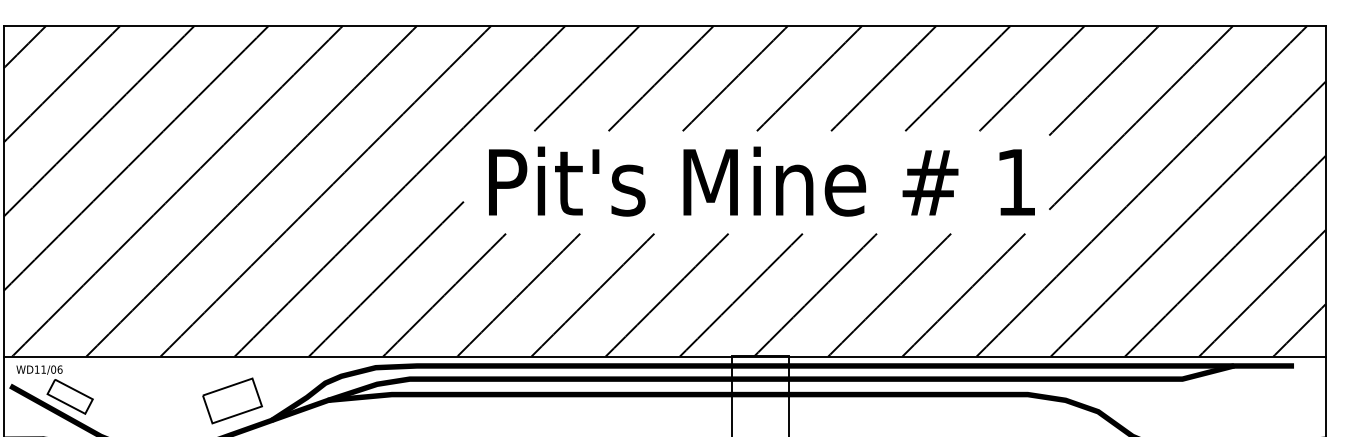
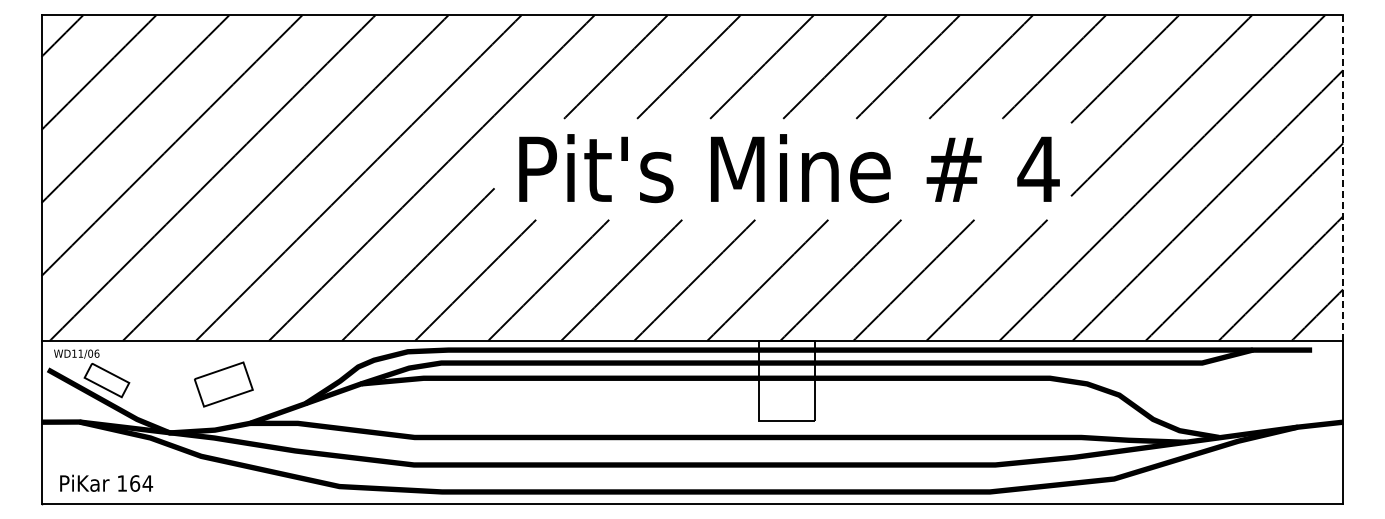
text: (1016, 181) -> (1038, 168), 1 -> 4
line: (1325, 191) -> (1343, 178), solid -> dashed
part: (232, 400) -> (223, 384), moved

